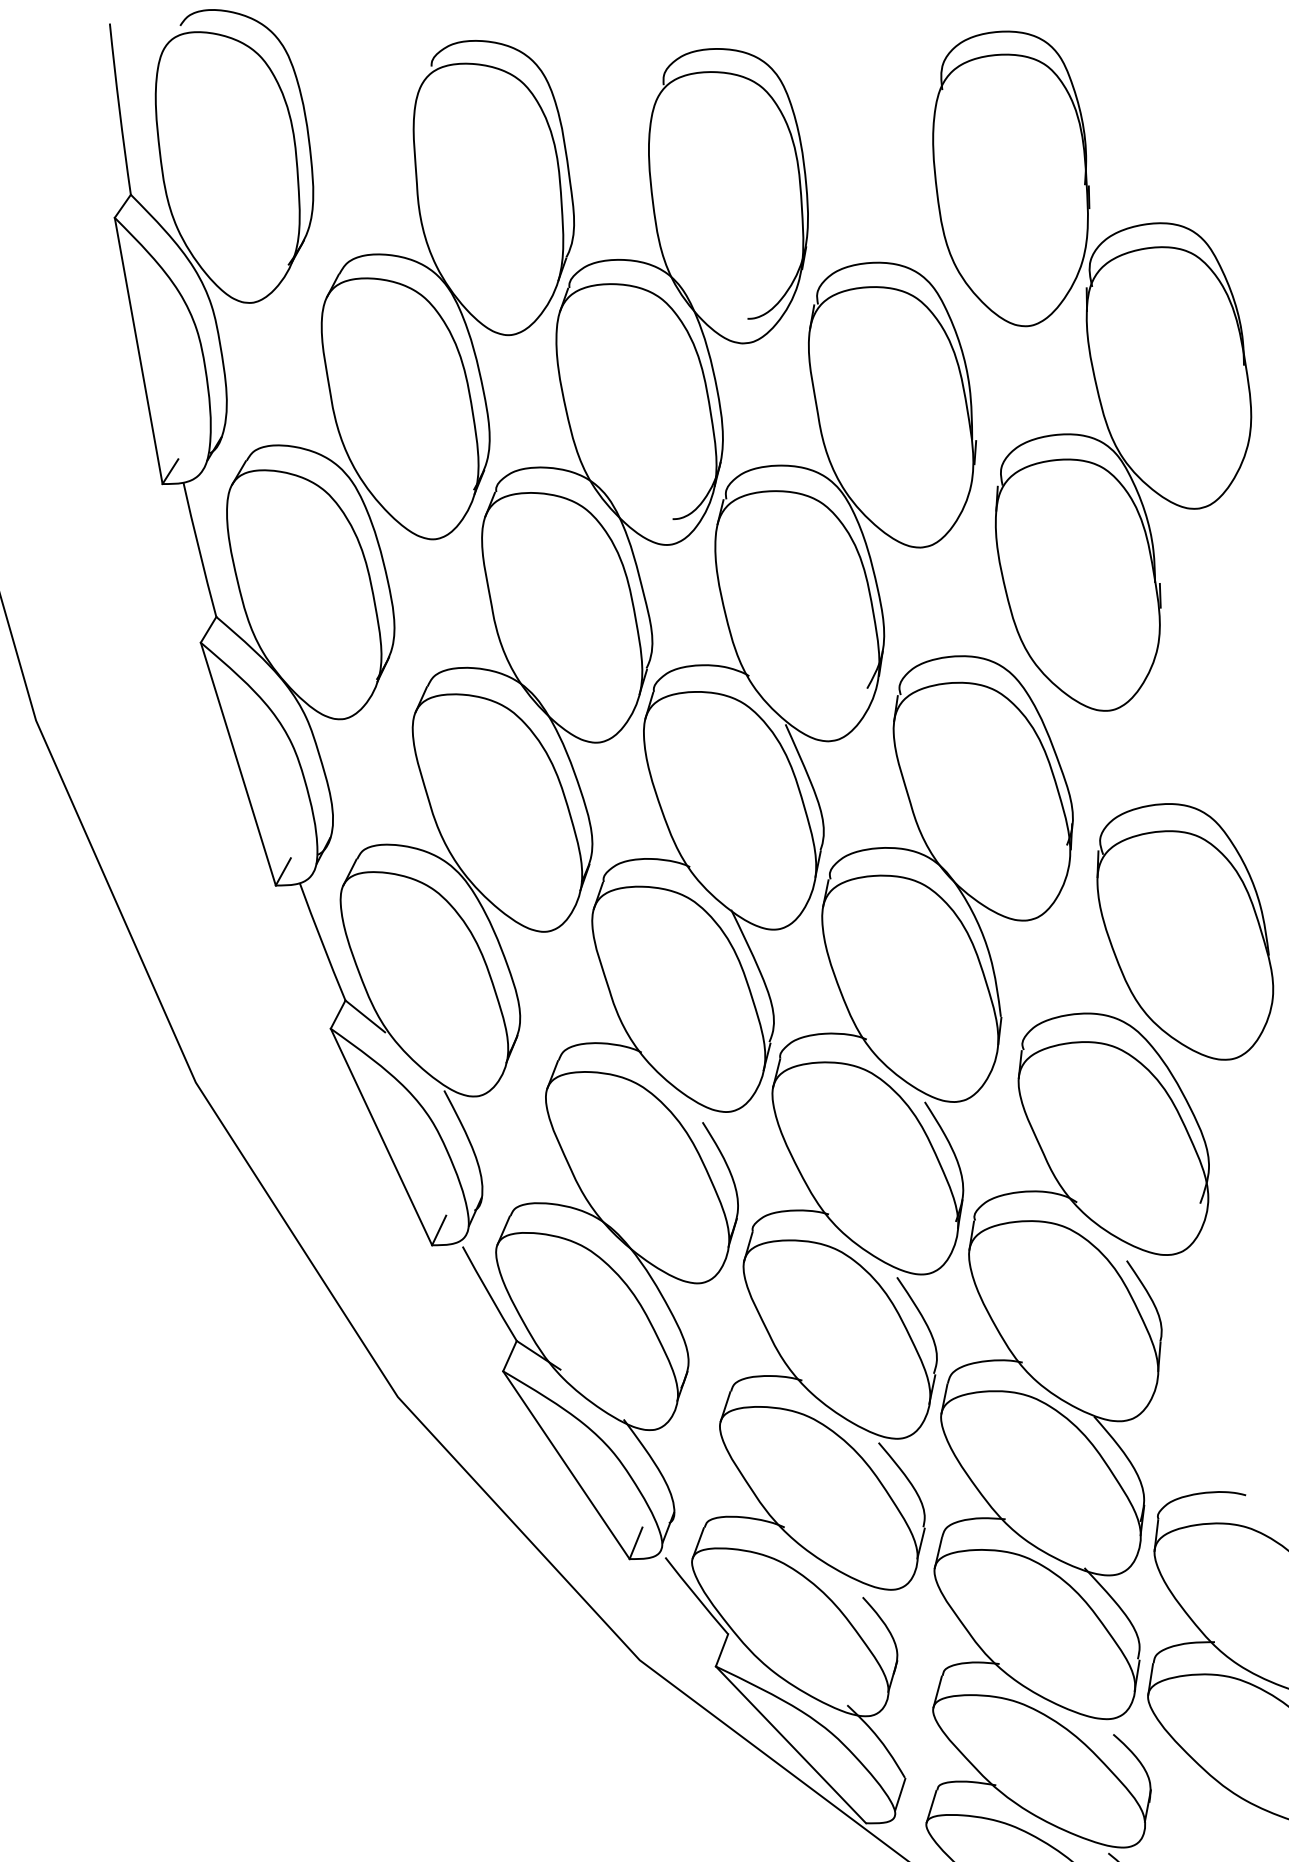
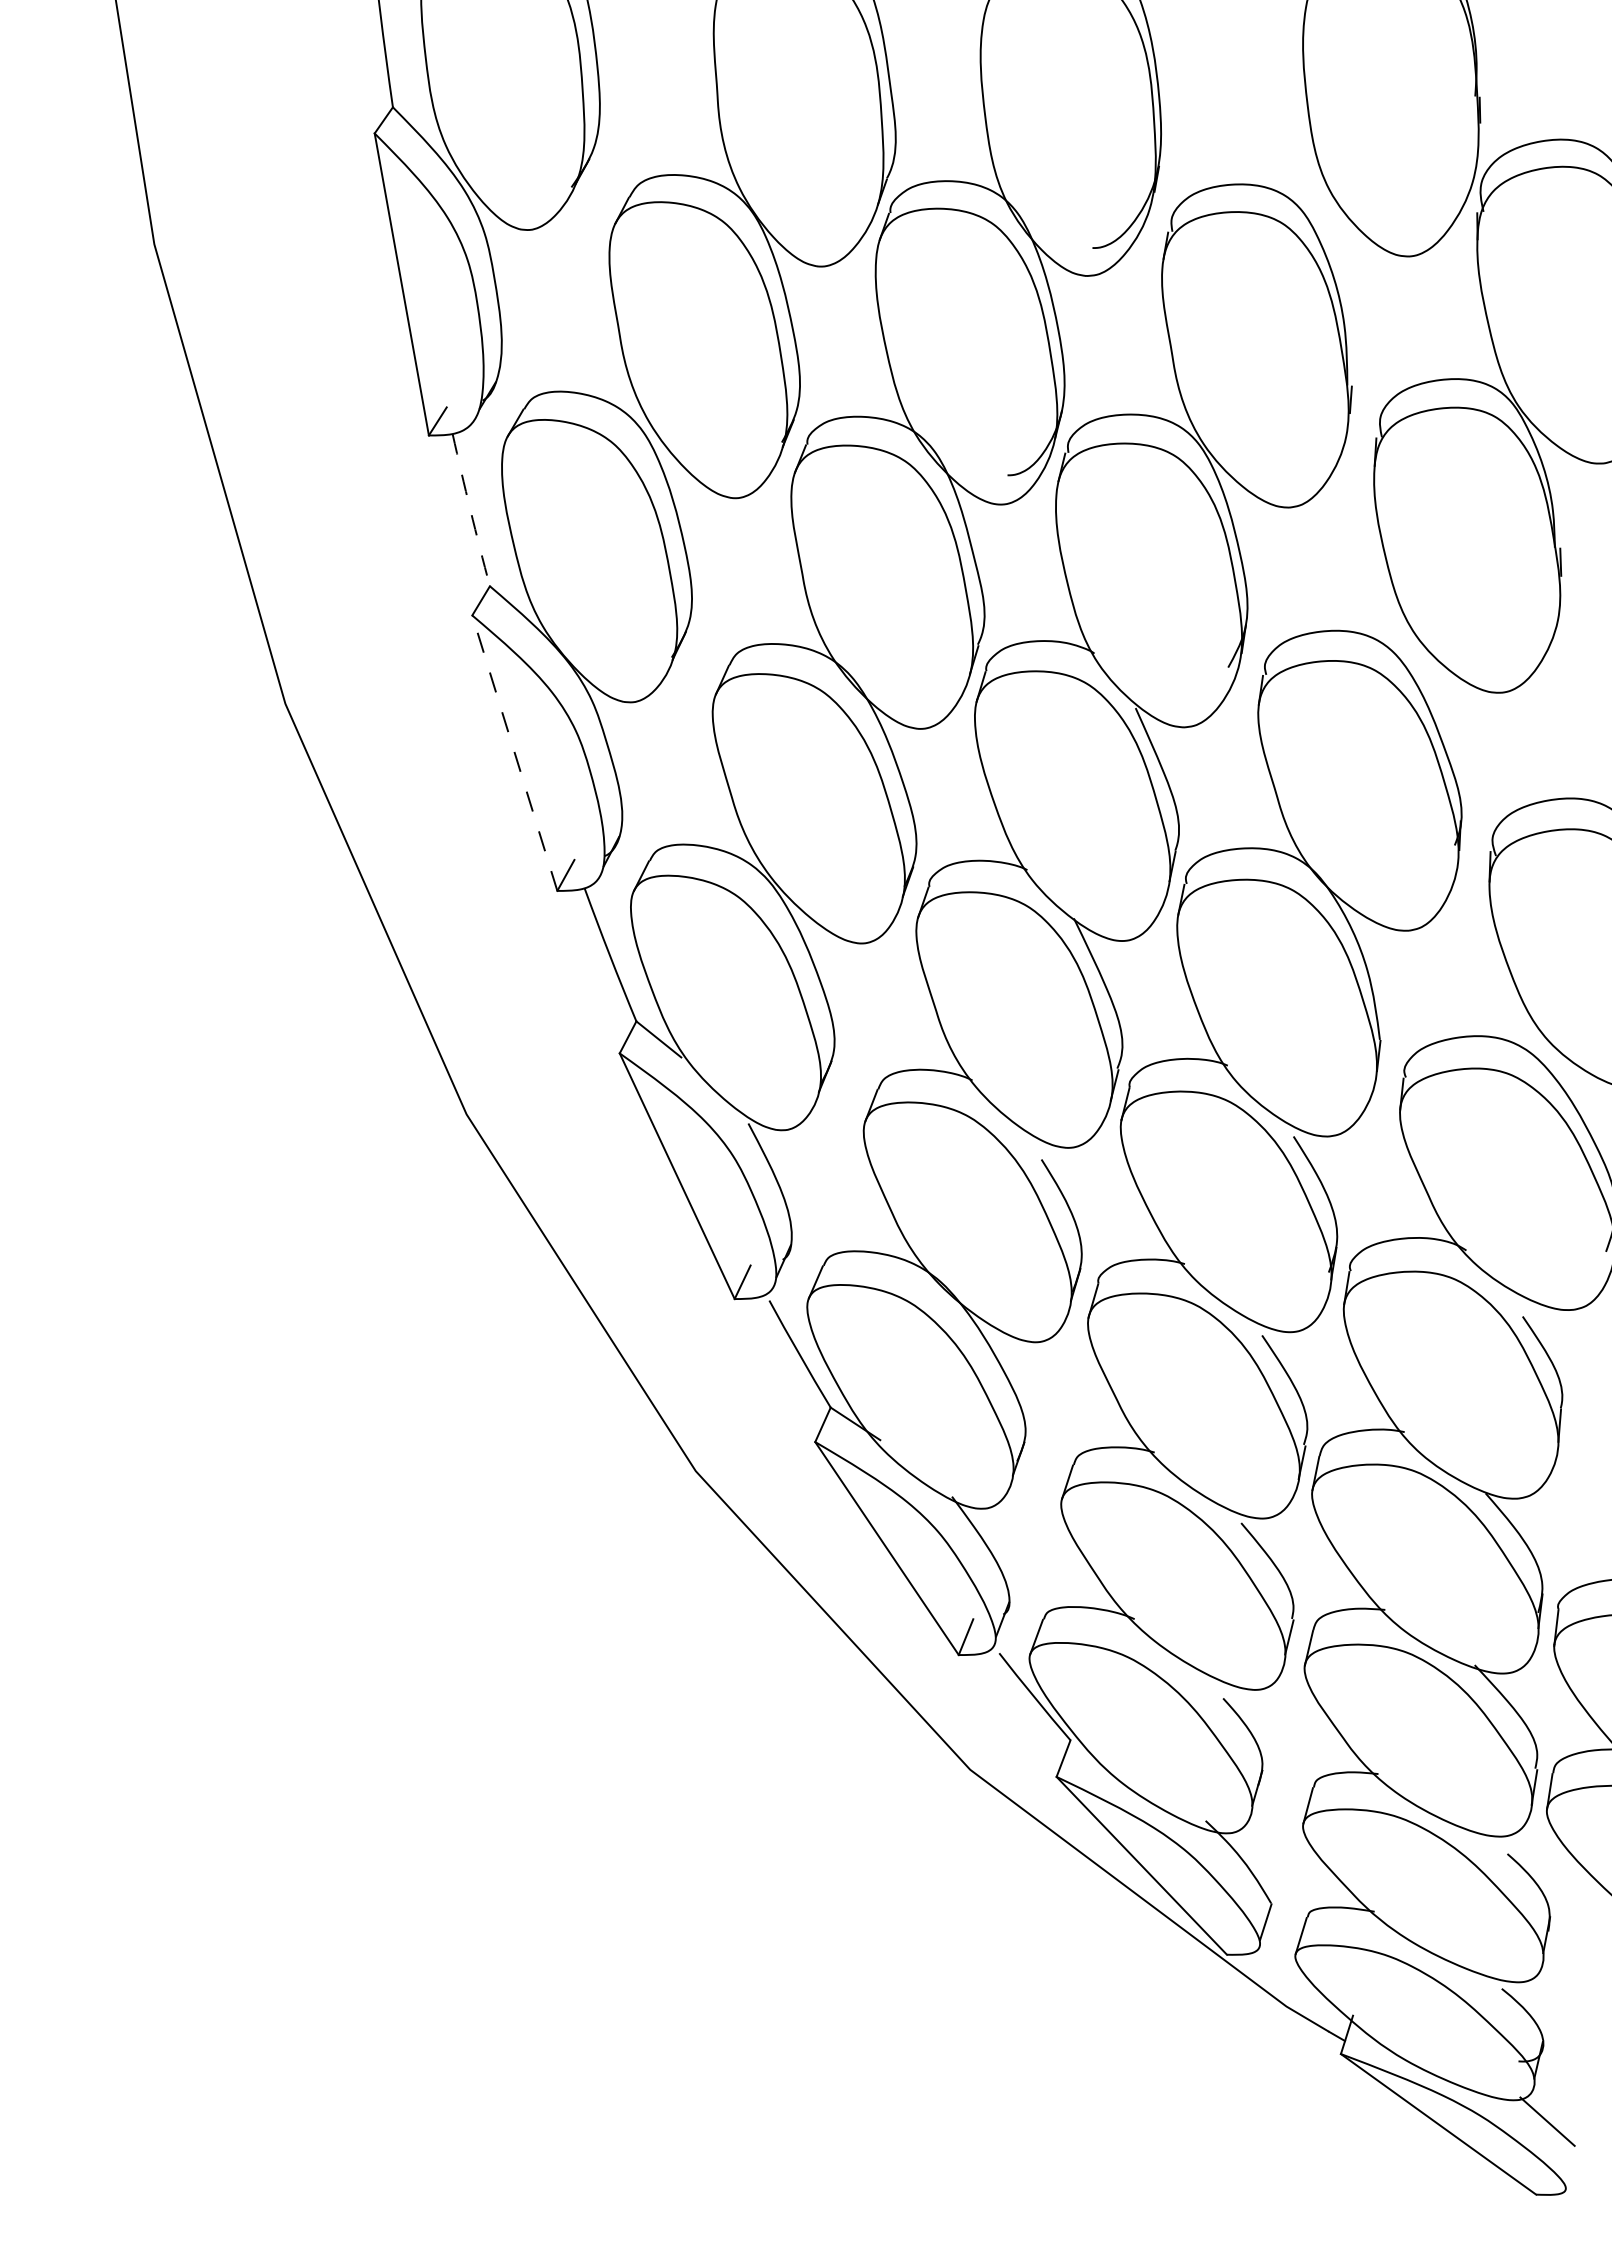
arc: (199, 550) -> (470, 510), solid -> dashed
line: (238, 763) -> (514, 752), solid -> dashed

